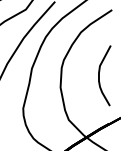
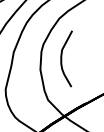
curve: (99, 75) -> (61, 58), moved

